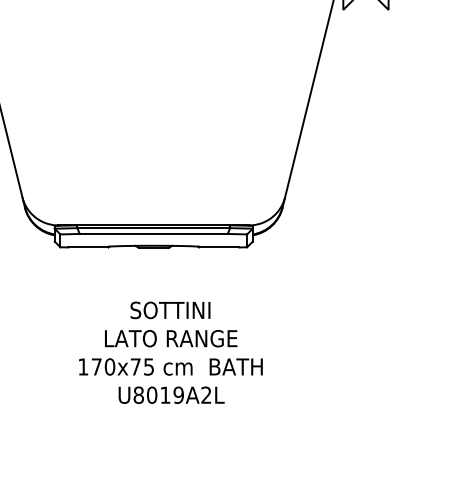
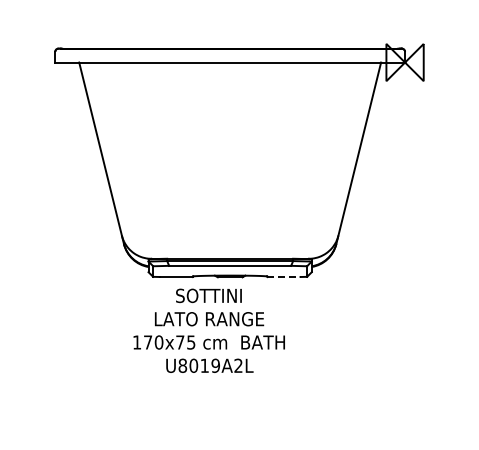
line: (219, 248) -> (284, 277), solid -> dashed
text: (169, 352) -> (208, 330), moved

